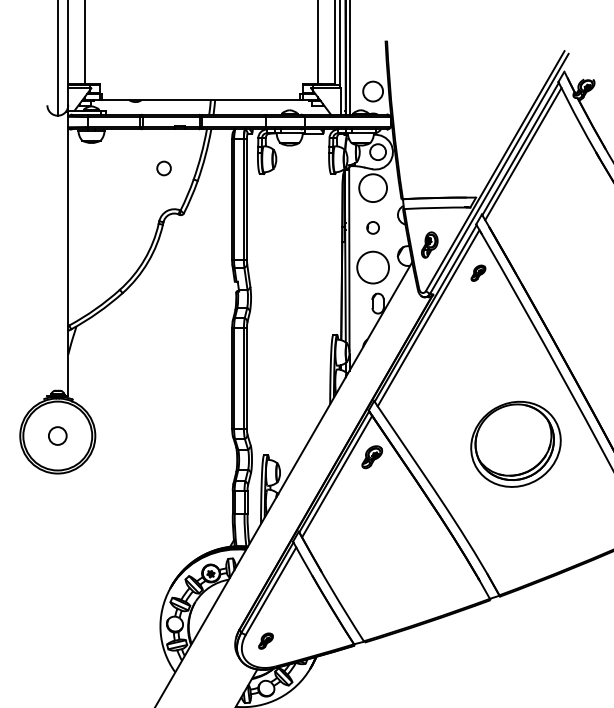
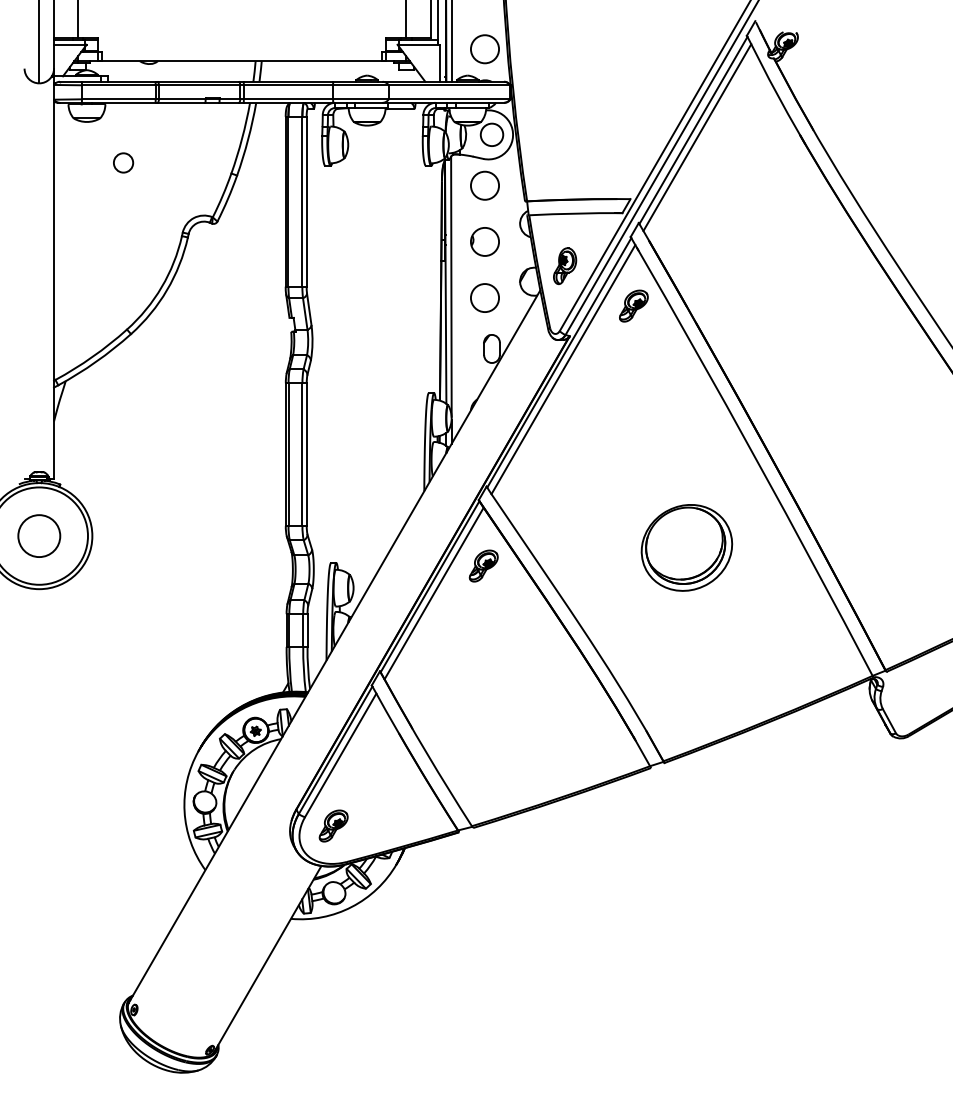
circle: (164, 168) -> (123, 162), moved
circle: (372, 187) -> (484, 185), size x0.71
part: (372, 227) -> (484, 241), size x1.67
circle: (372, 267) -> (484, 298), size x0.62
part: (478, 272) -> (633, 305), size x1.43
circle: (57, 436) -> (39, 536), size x1.67
part: (515, 444) -> (686, 547), size x0.71
part: (265, 640) -> (333, 825), size x1.43

